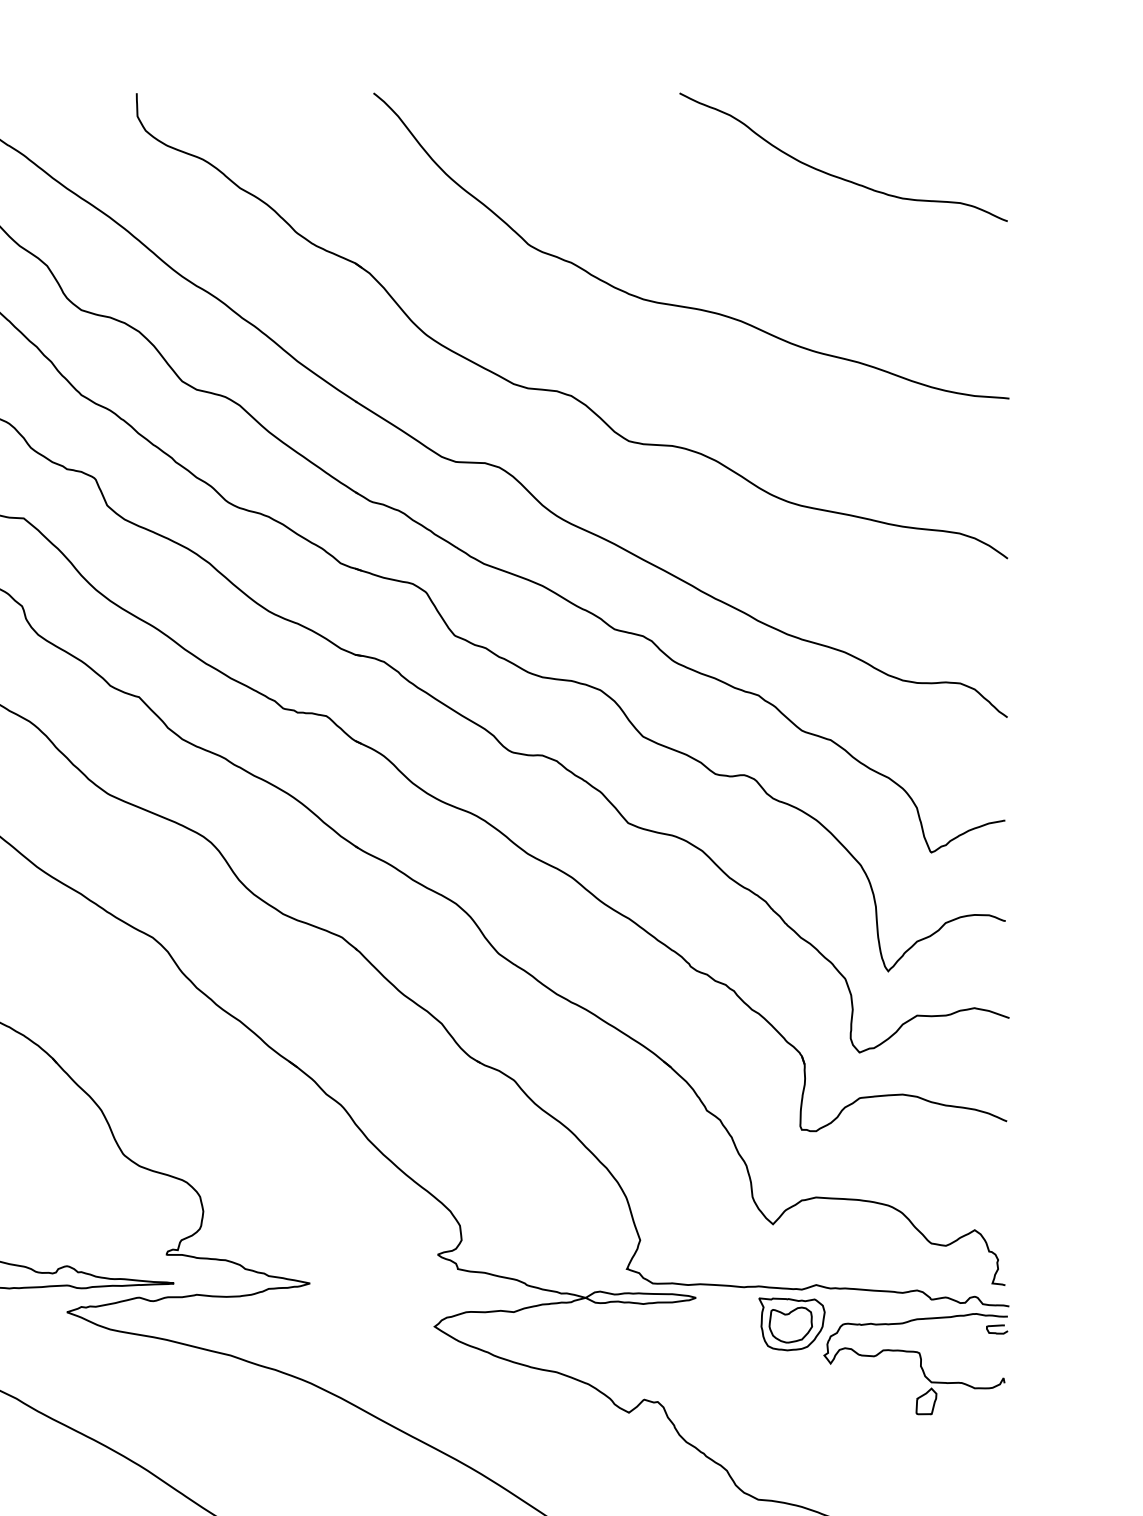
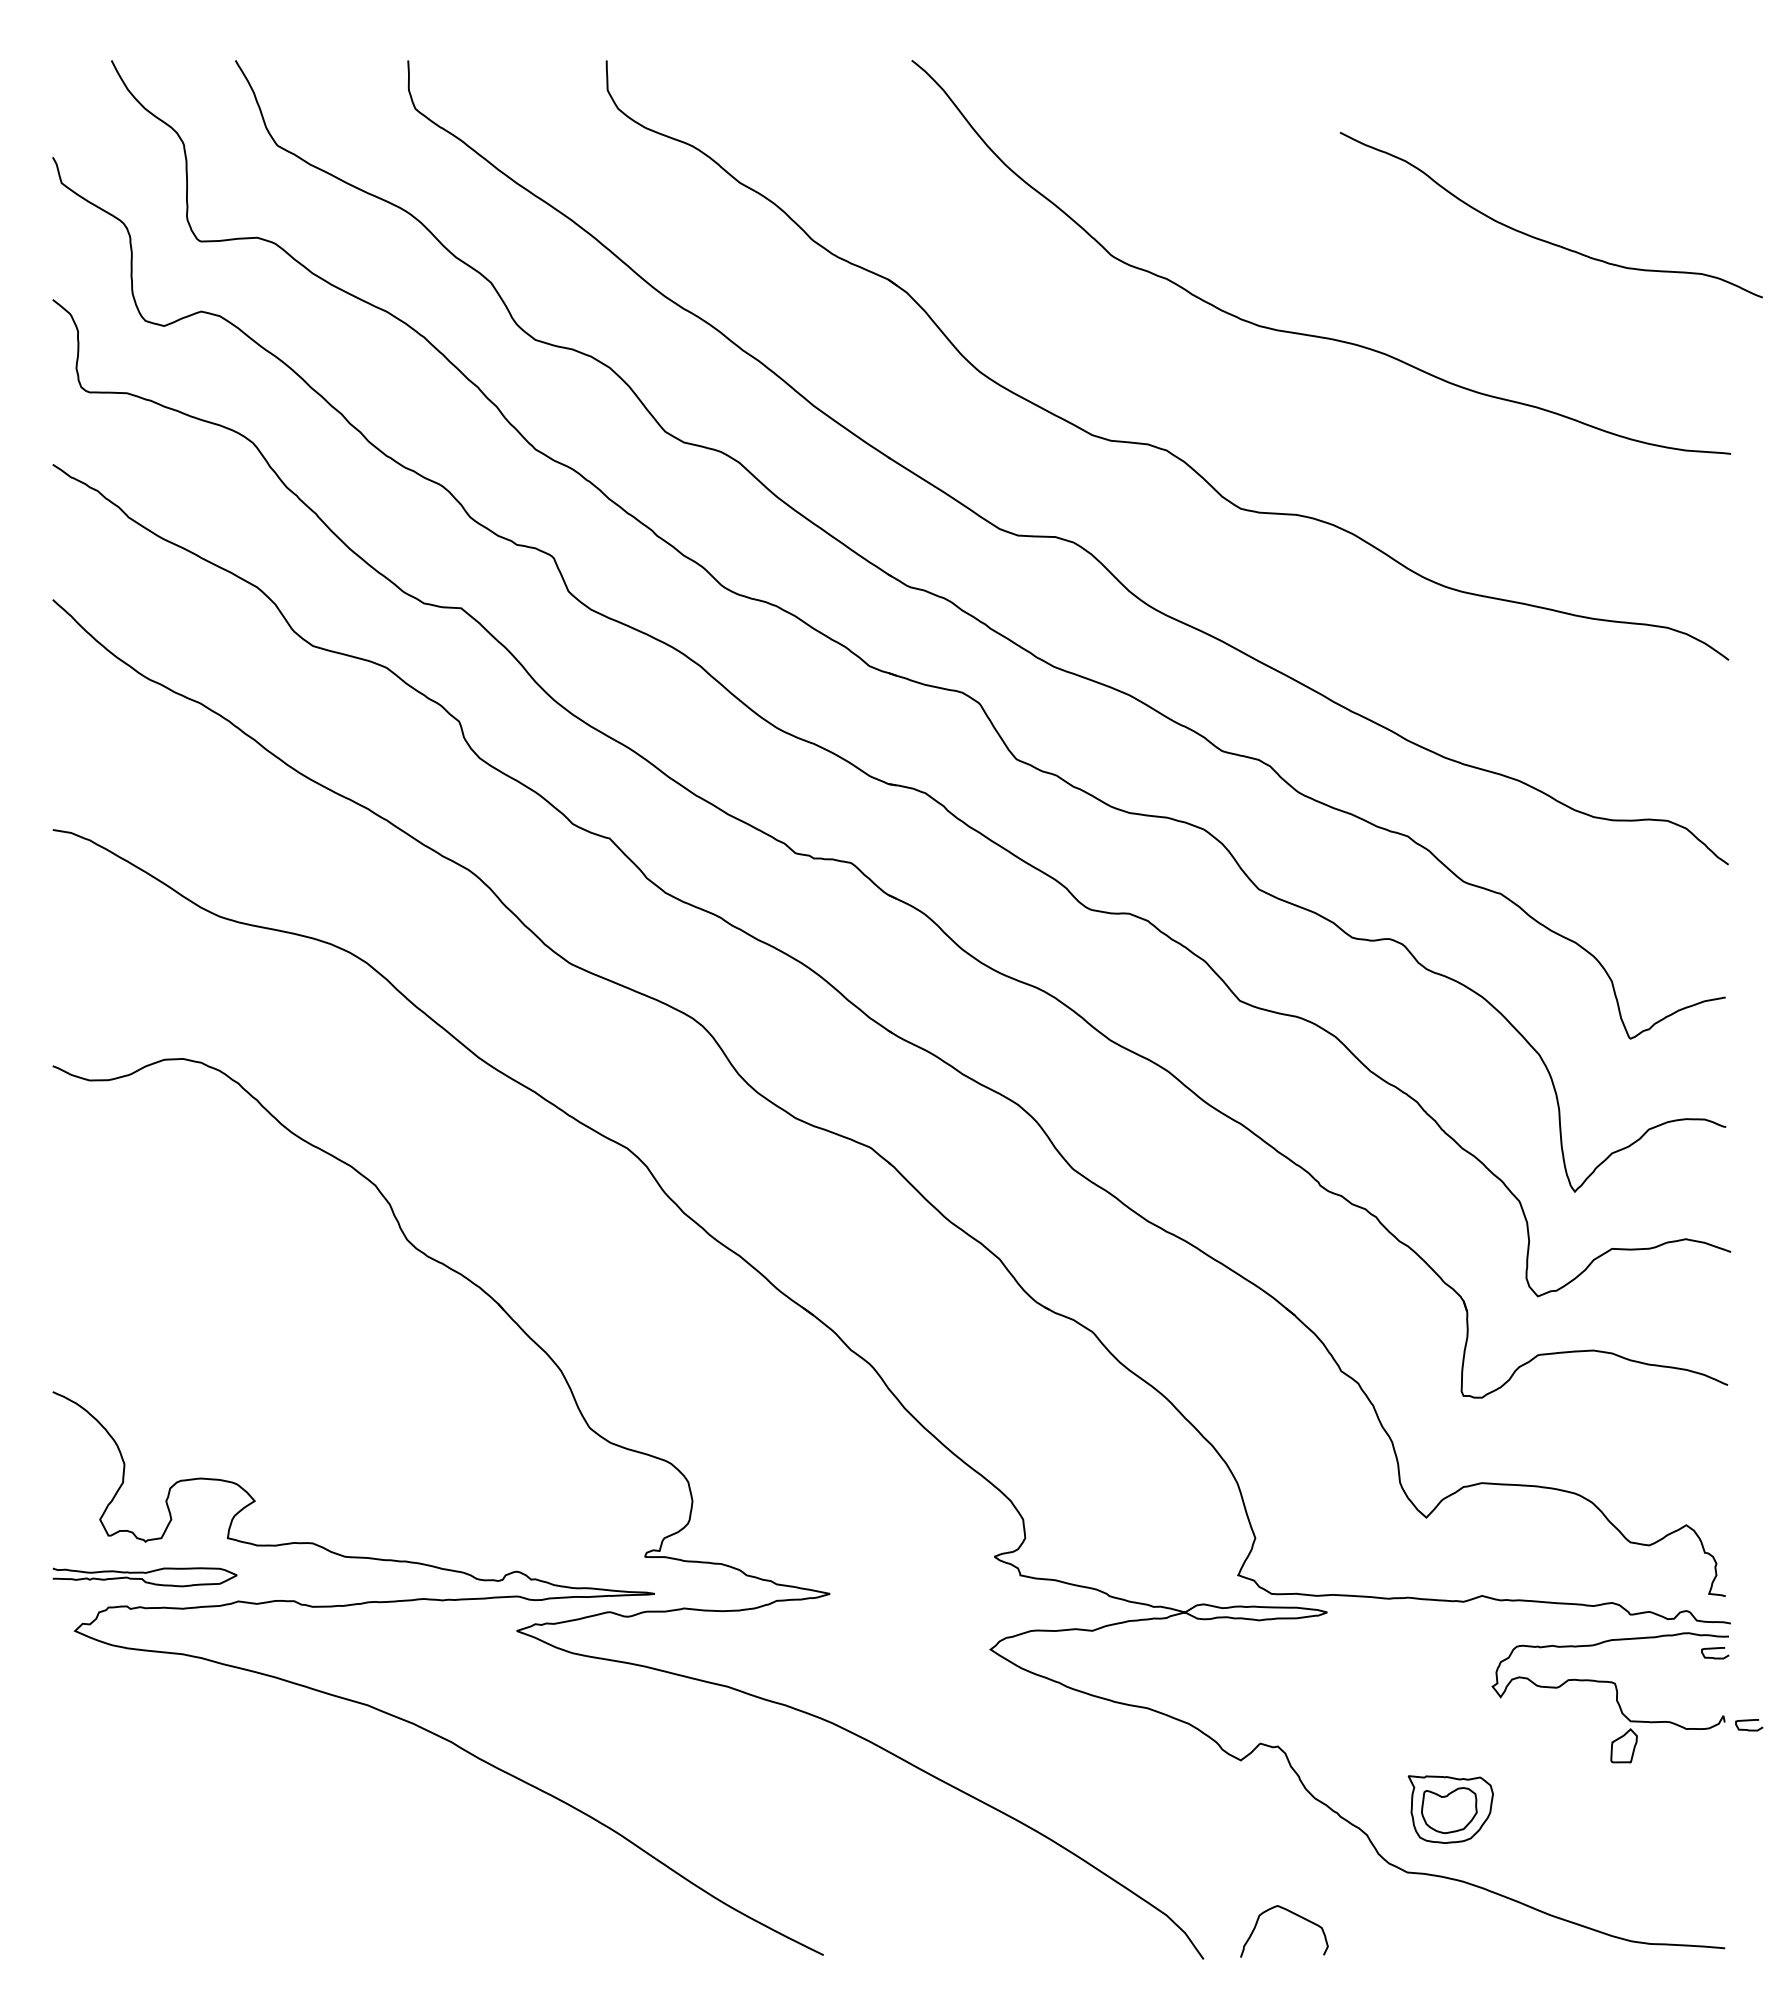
curve: (837, 176) -> (1543, 239), moved
part: (791, 1324) -> (1450, 1809), moved
curve: (1023, 1382) -> (1749, 1721), added

